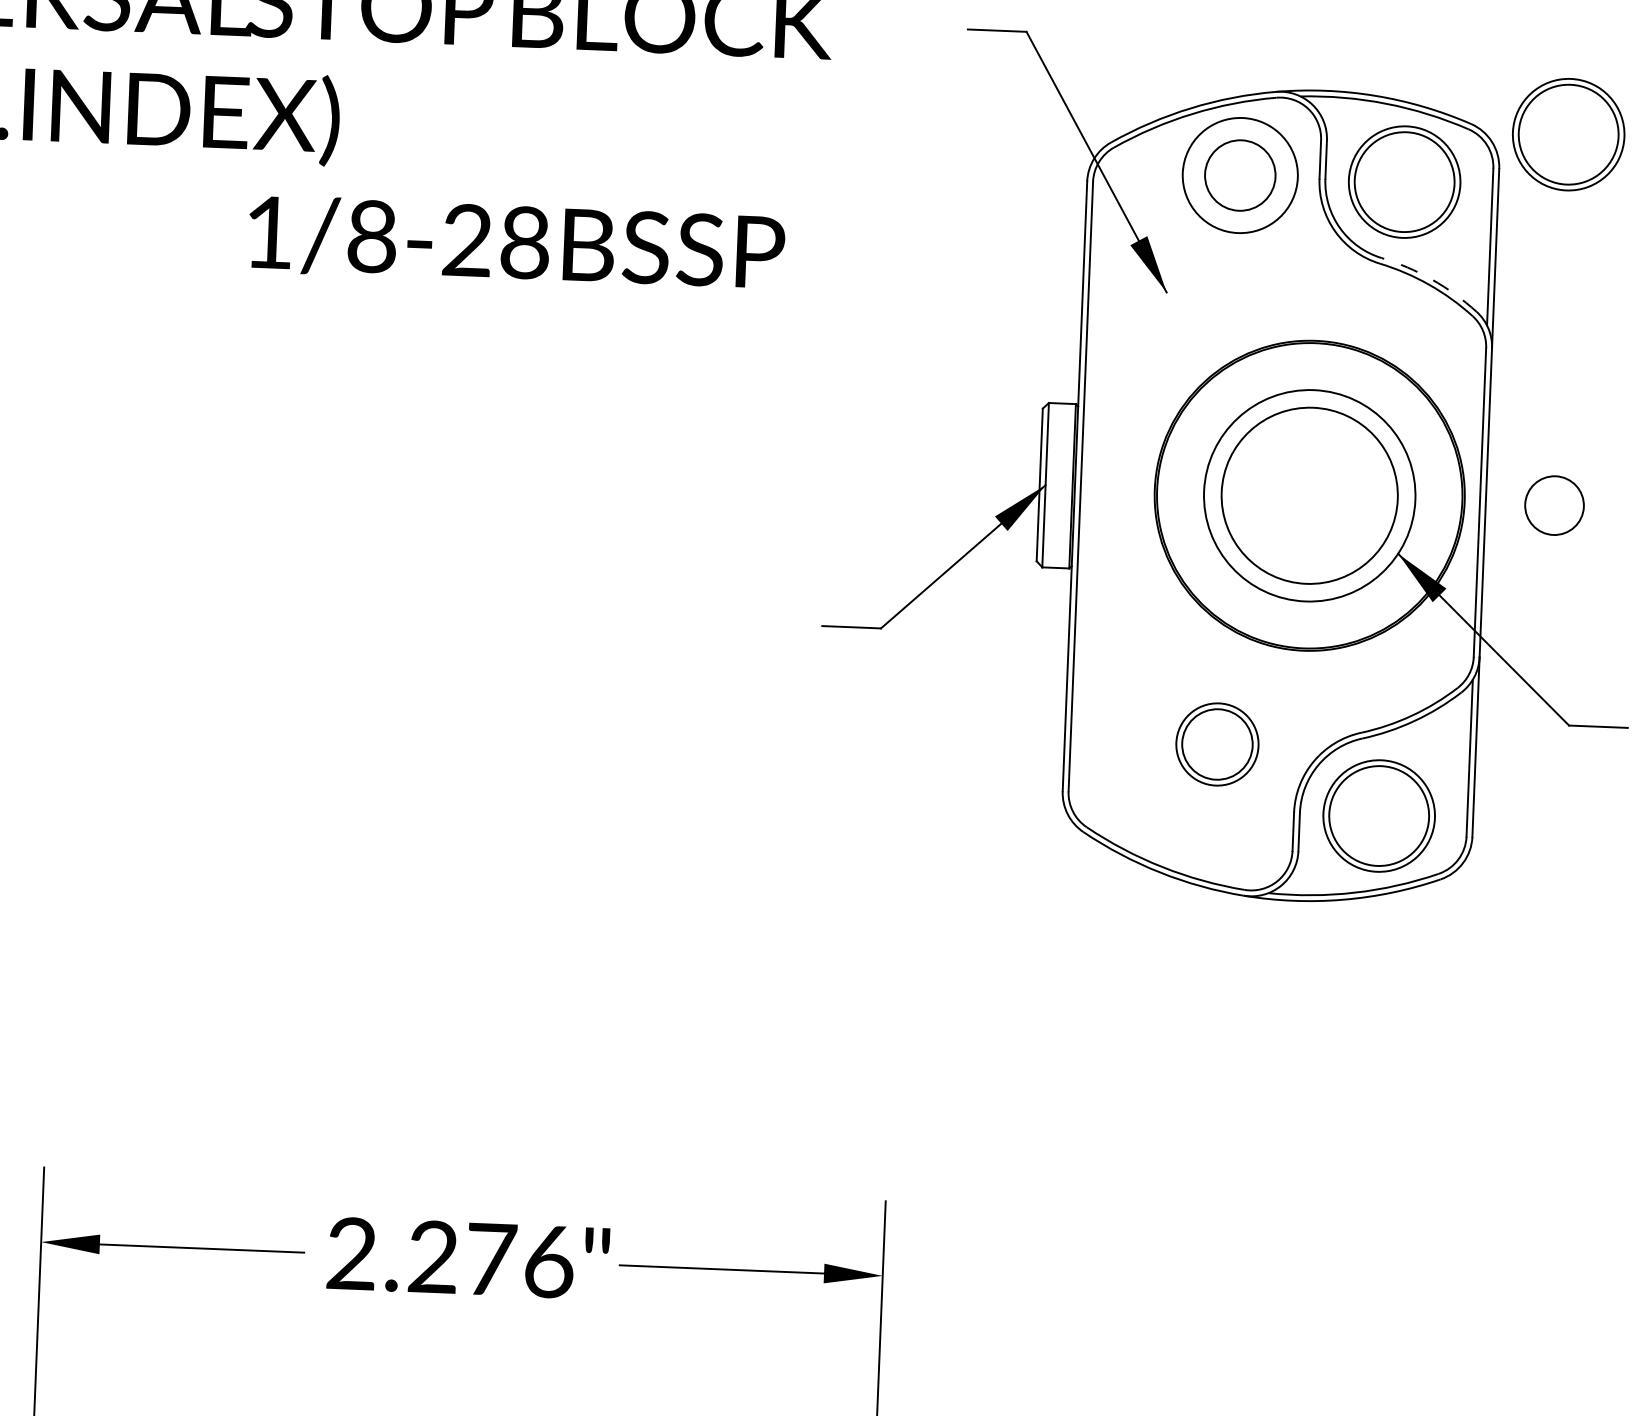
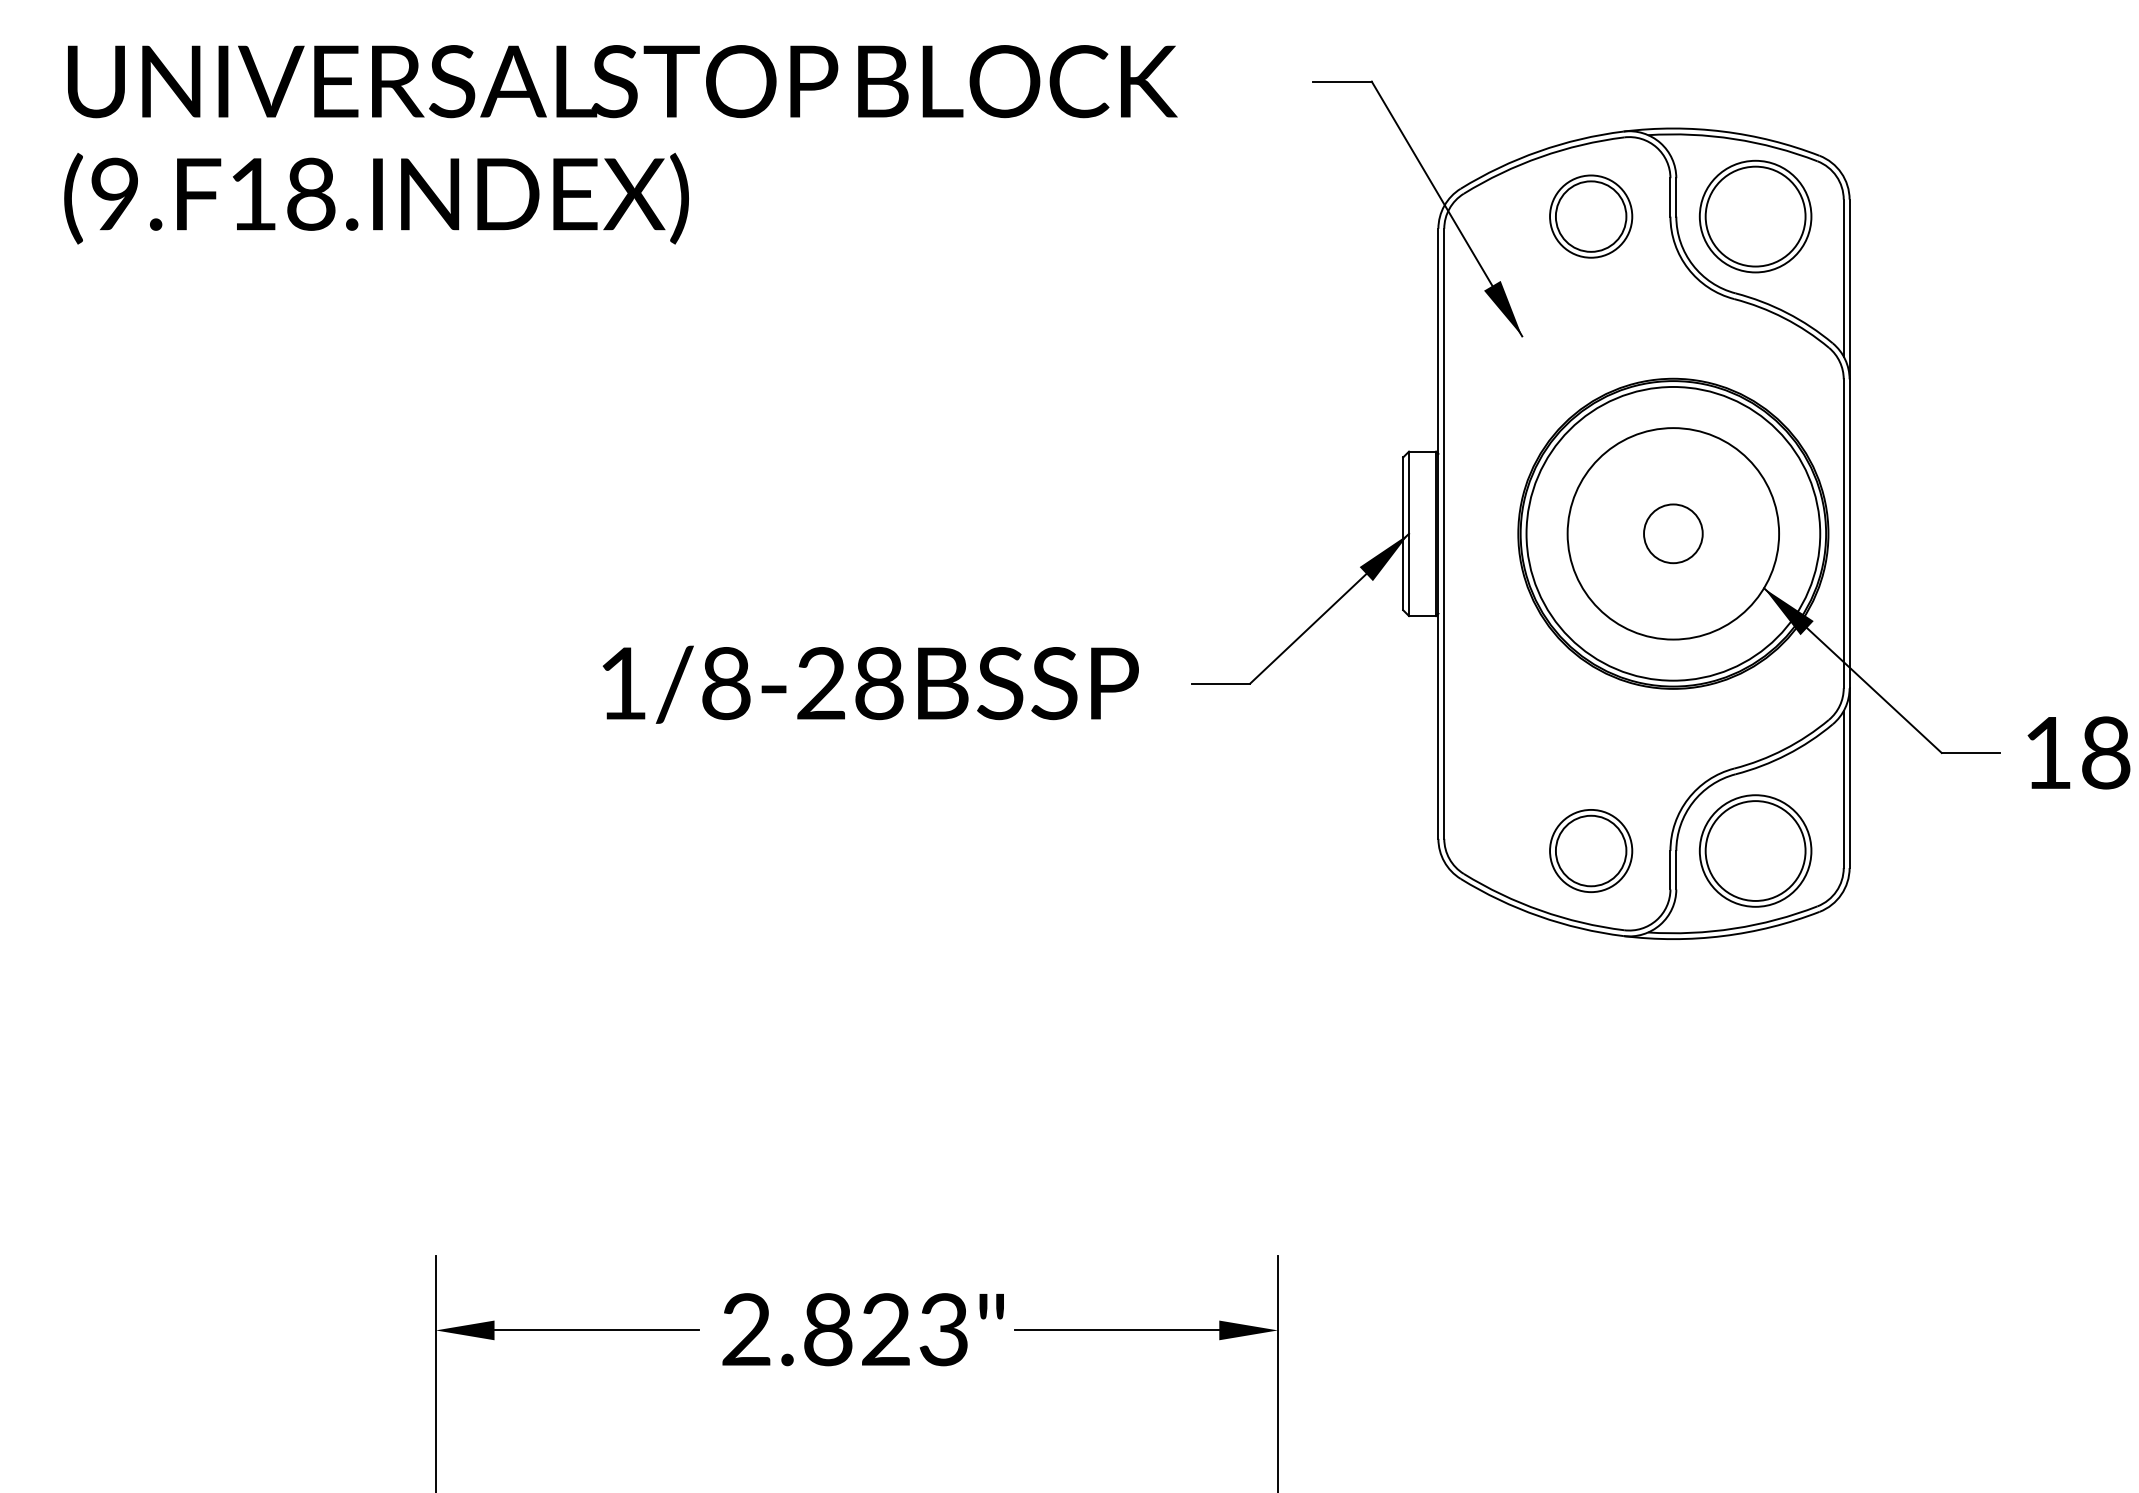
part: (1568, 134) -> (1917, 162), removed
circle: (1240, 175) -> (1591, 216), size x0.71
text: (516, 243) -> (870, 684), moved
arc: (1432, 279) -> (1787, 312), dashed -> solid
circle: (1309, 495) -> (1673, 533), size x1.67
circle: (1554, 505) -> (1673, 533), moved
part: (1217, 743) -> (1591, 850), moved
text: (491, 1259) -> (886, 1329), 2.276" -> 2.823"

